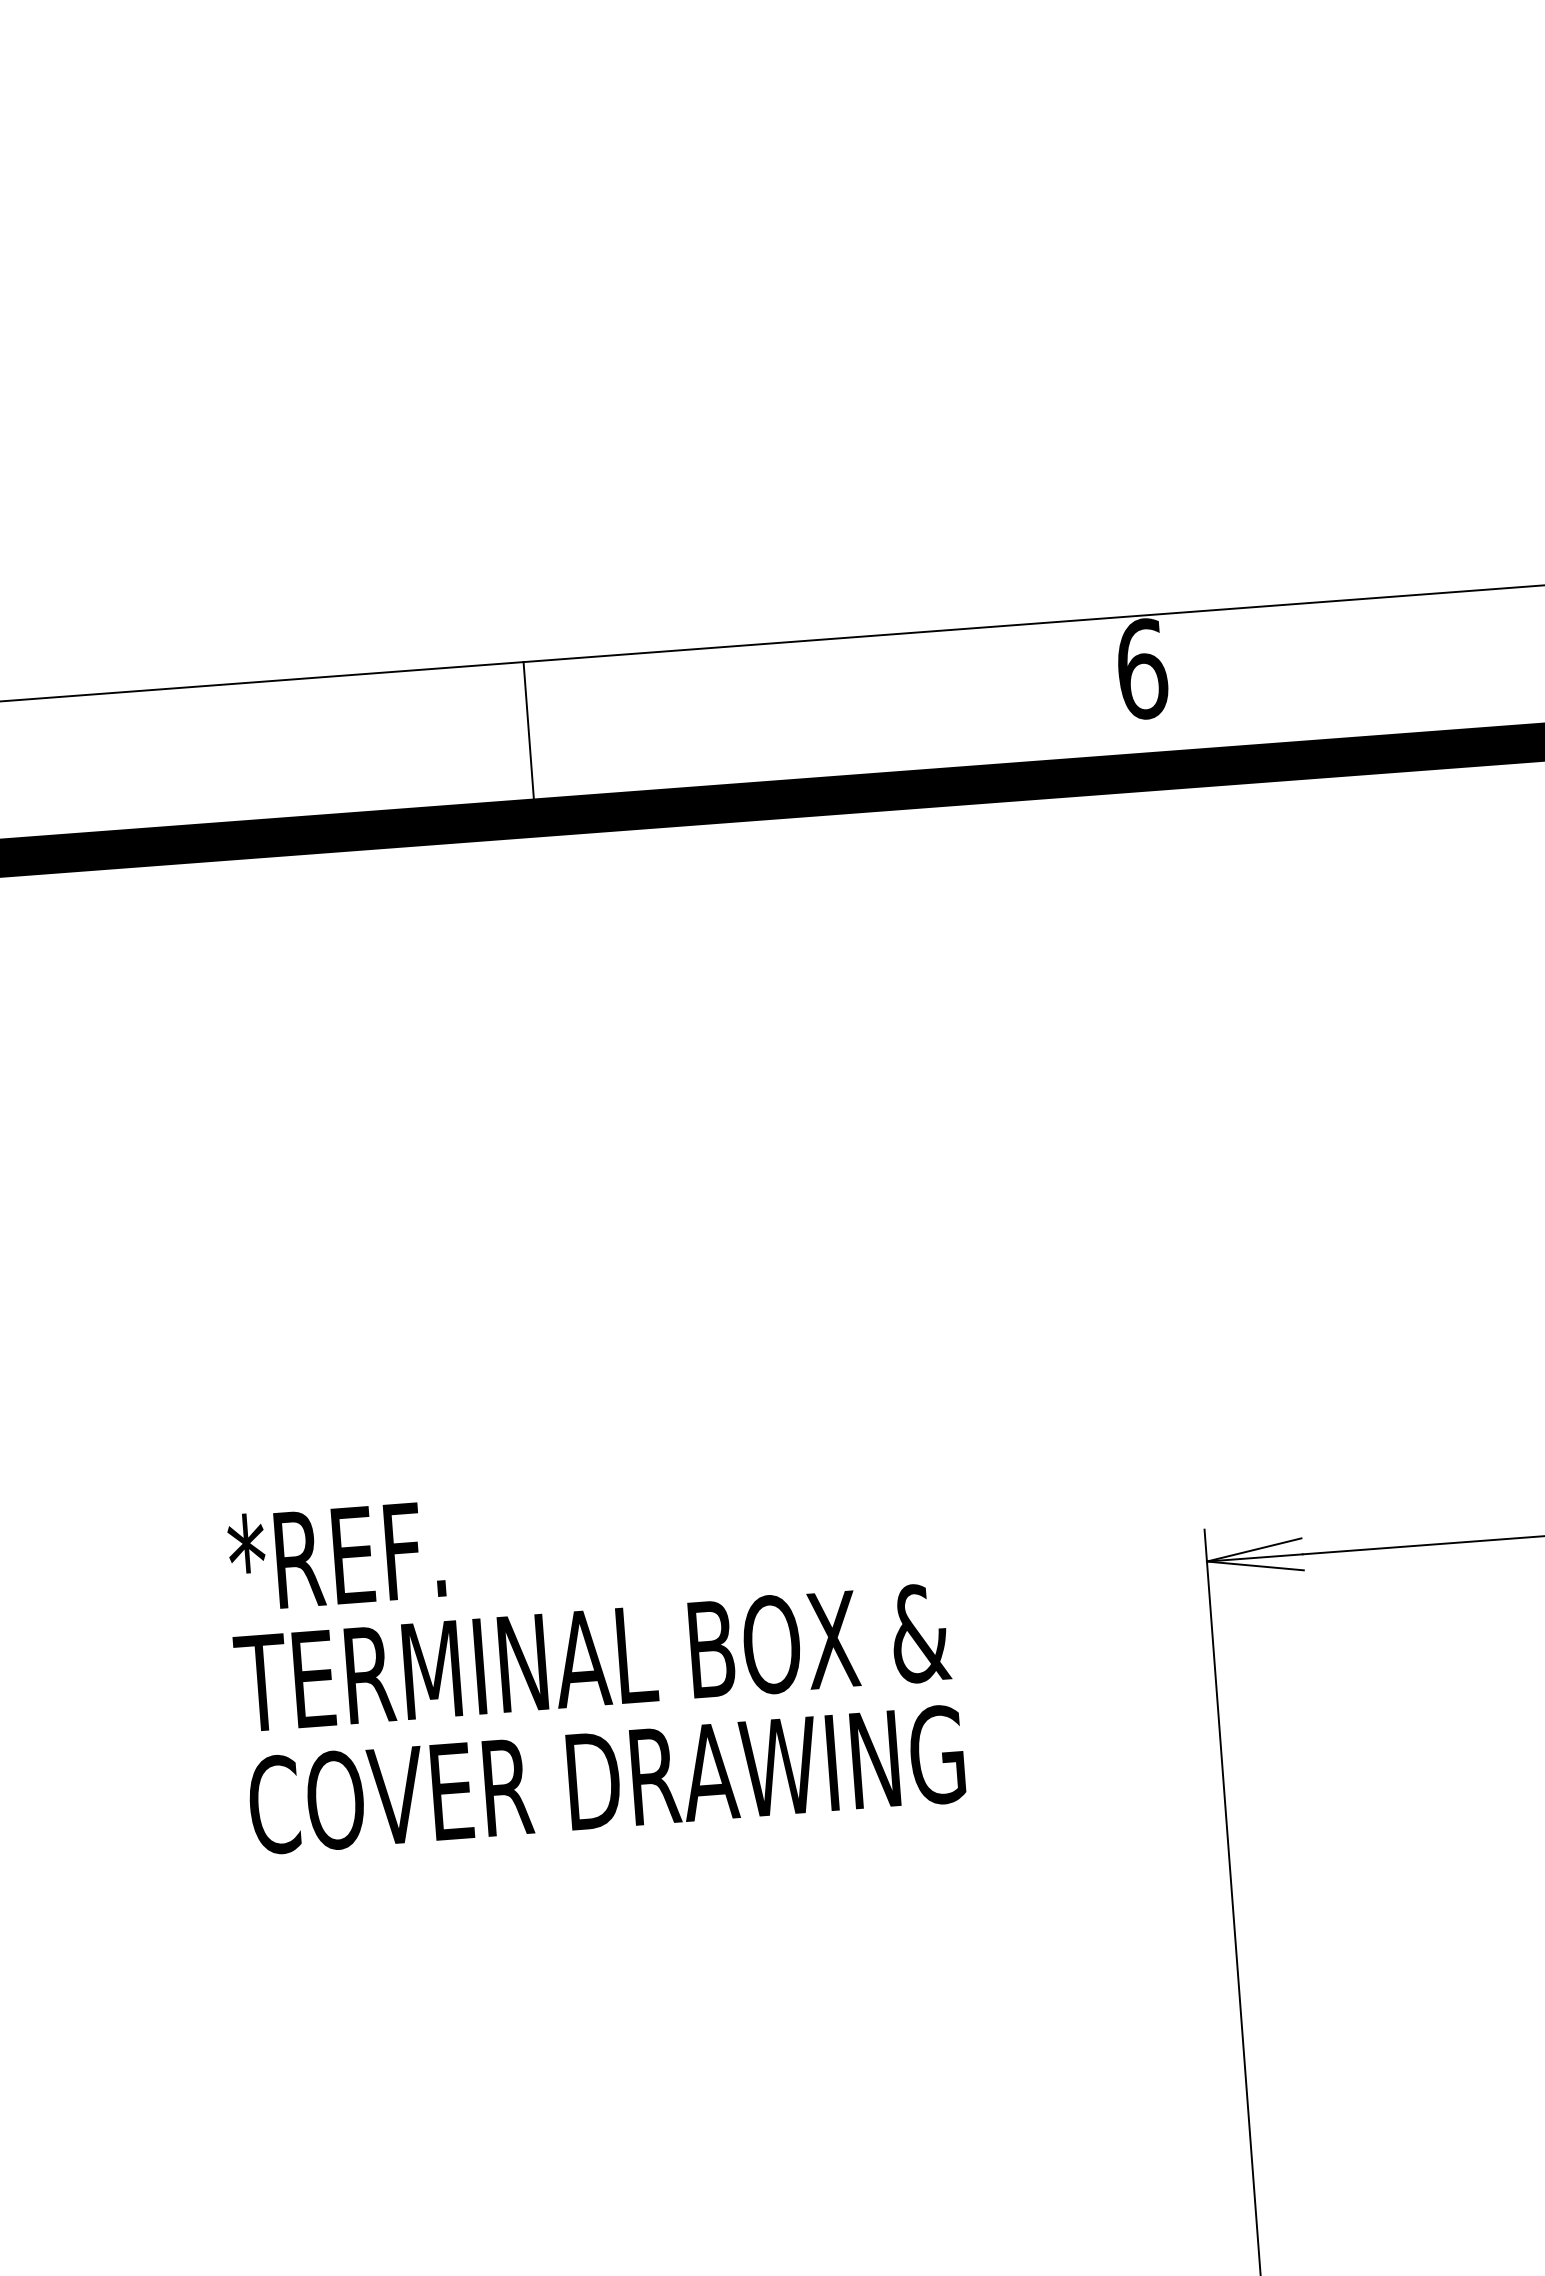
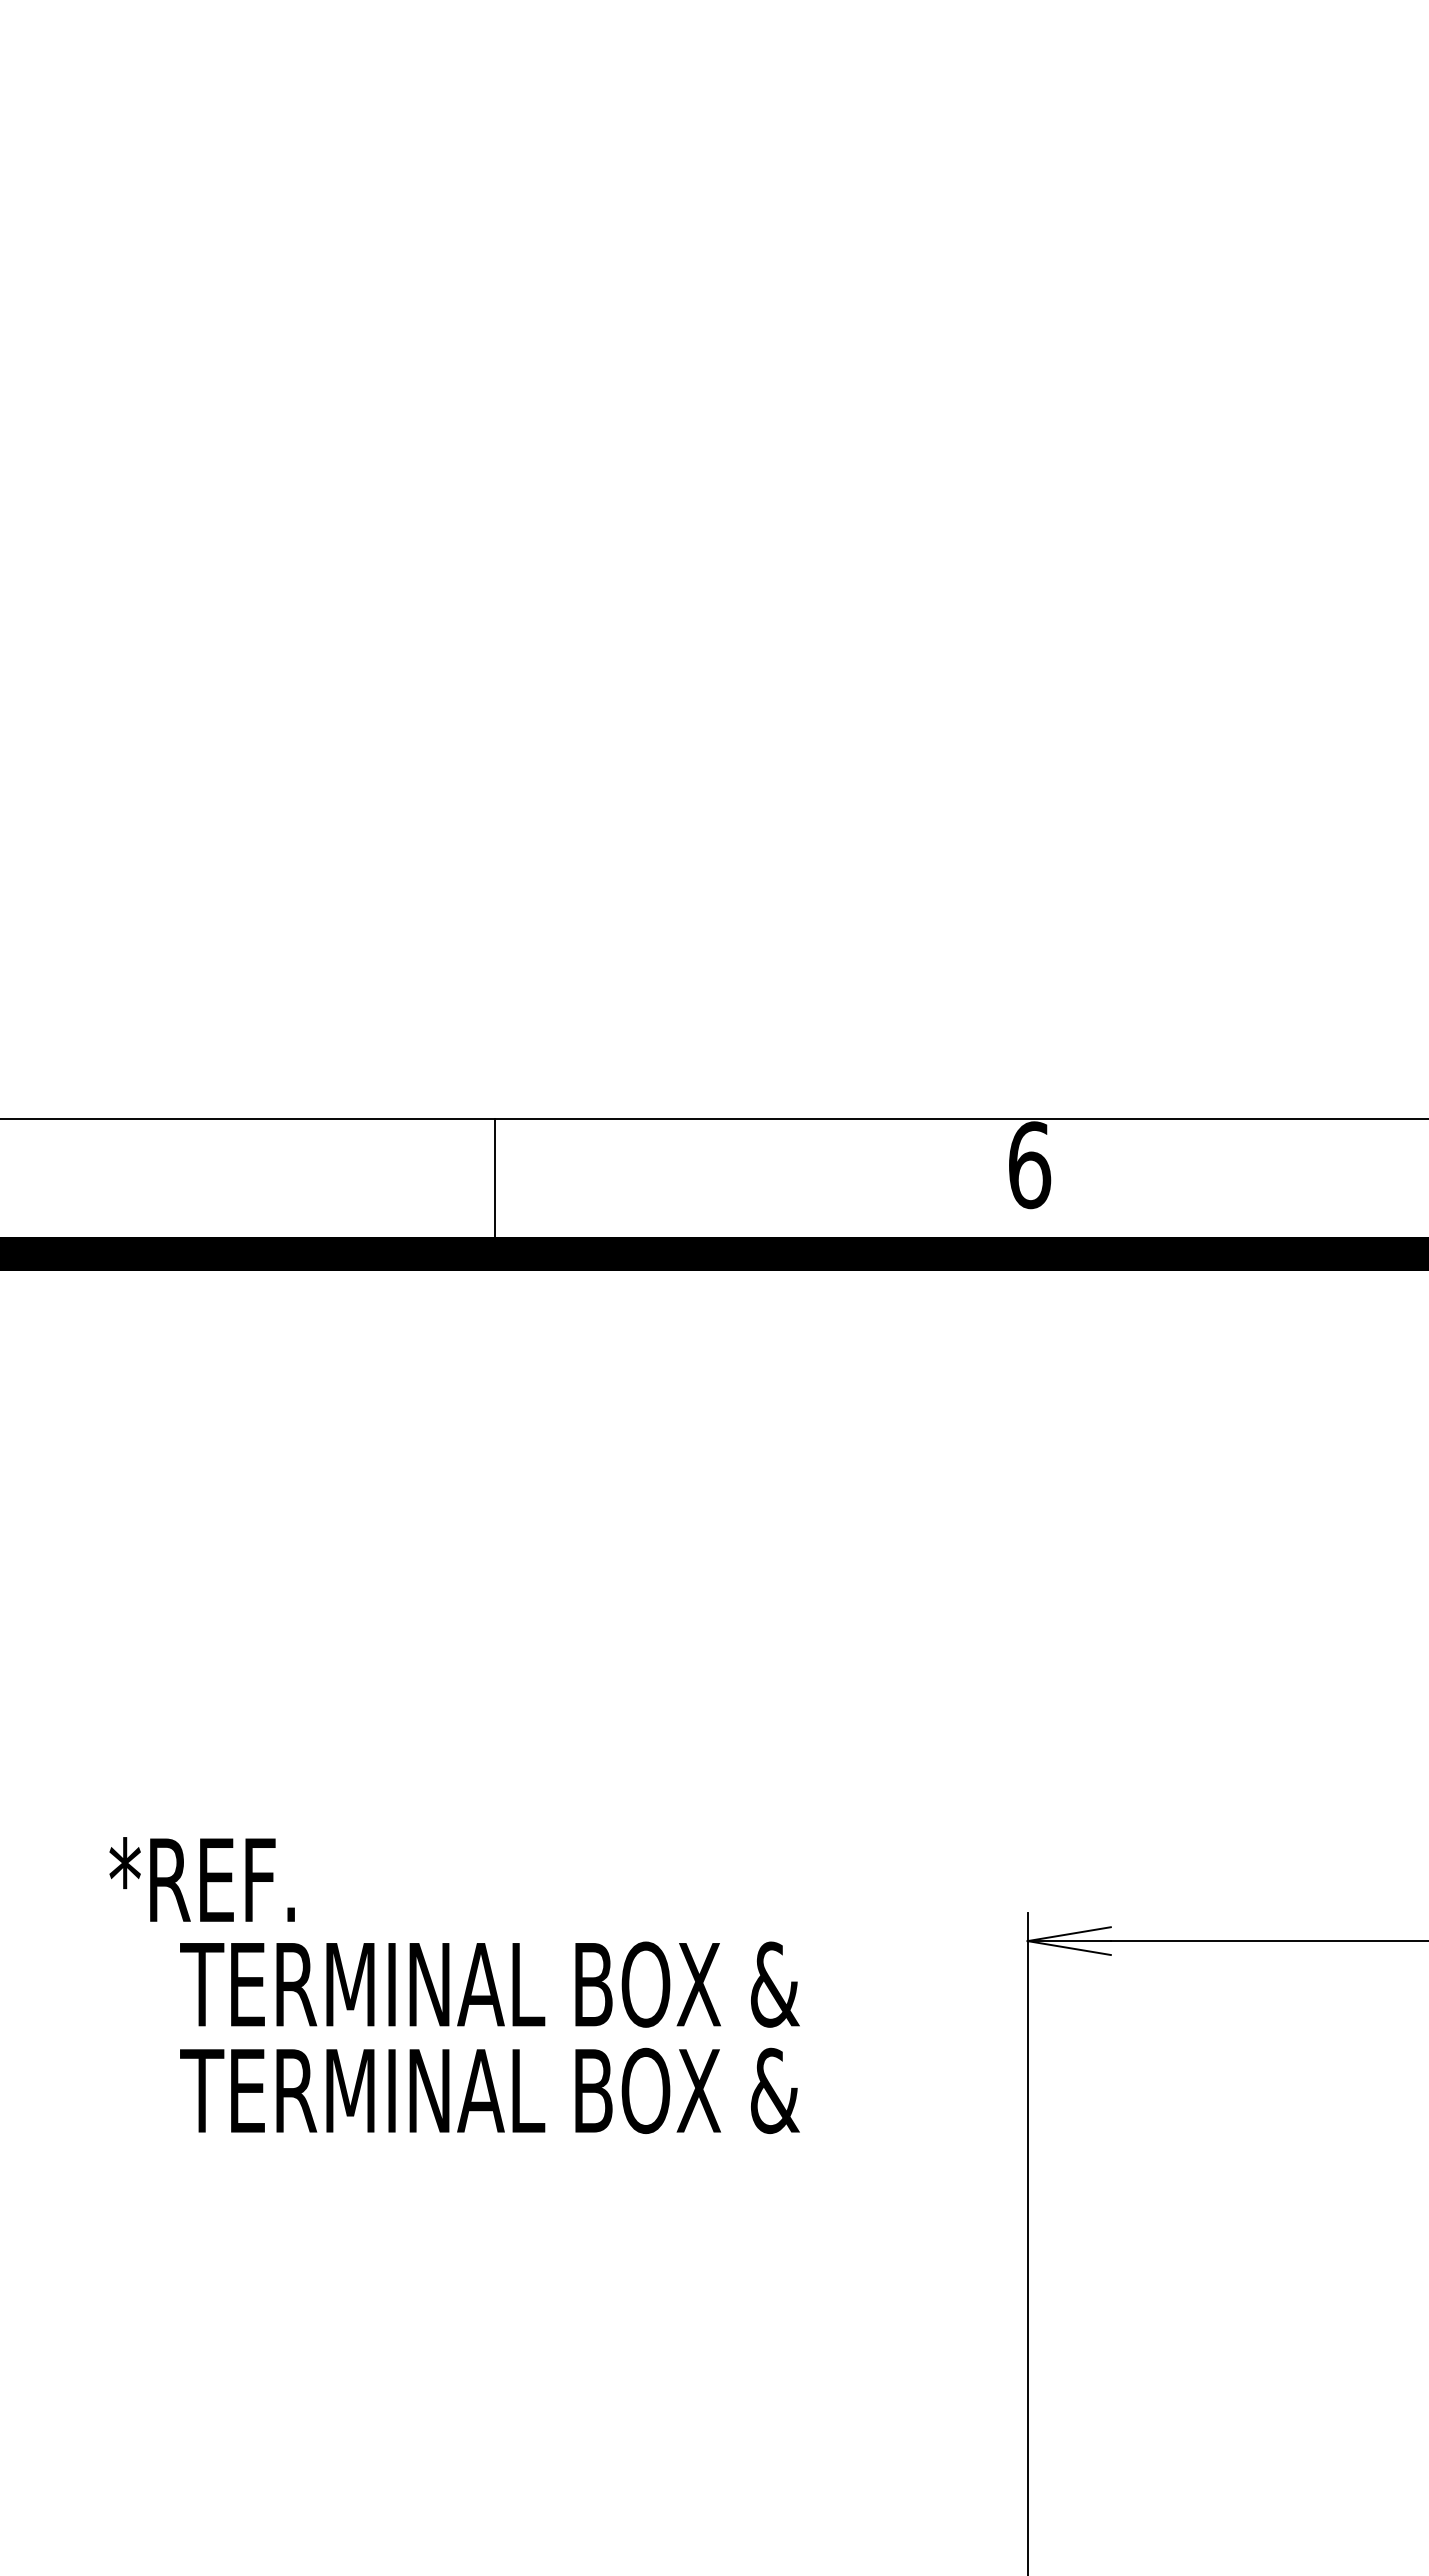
text: (335, 1555) -> (201, 1879), moved
text: (604, 1779) -> (492, 2090), COVER DRAWING -> TERMINAL BOX &

